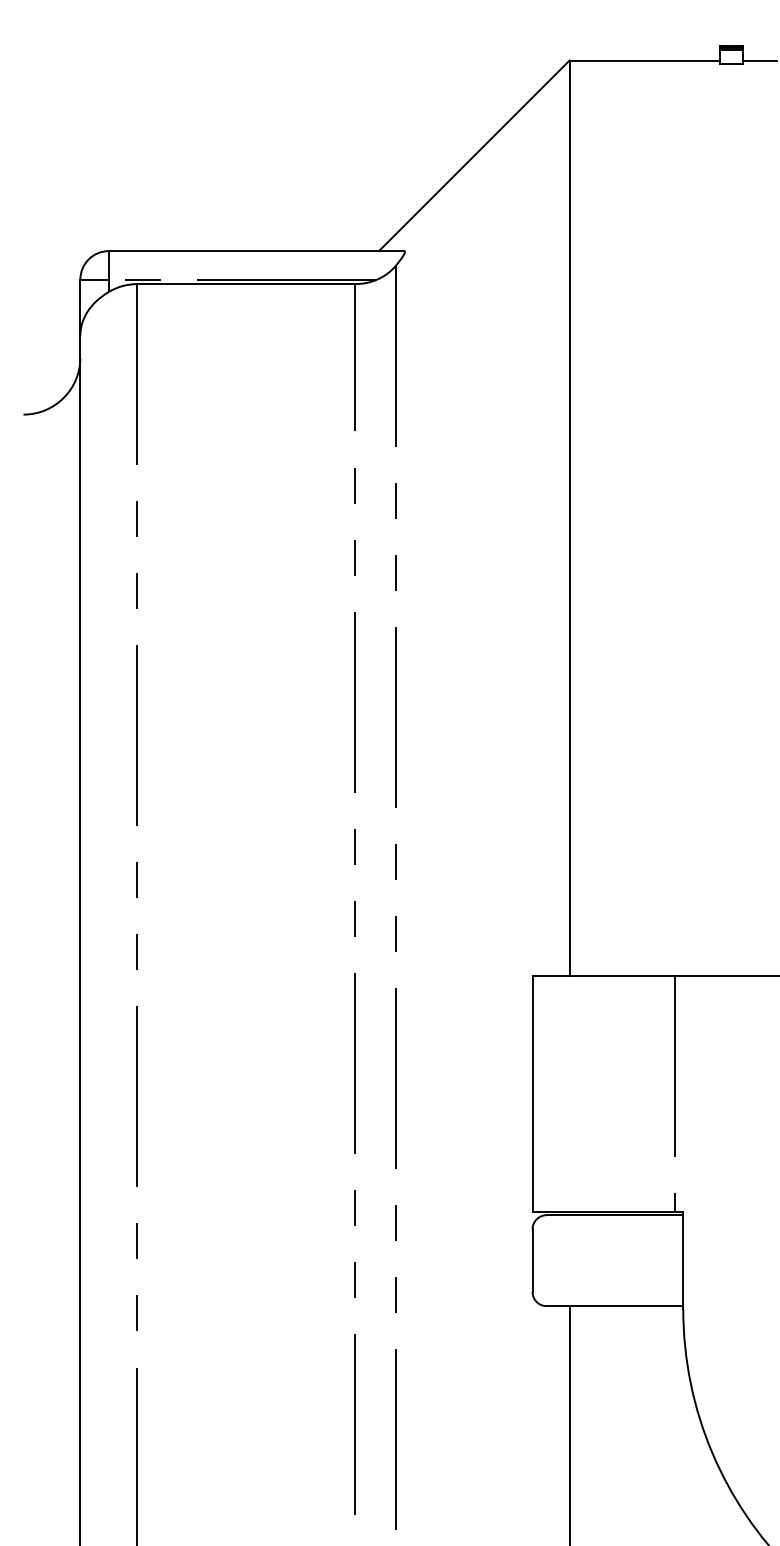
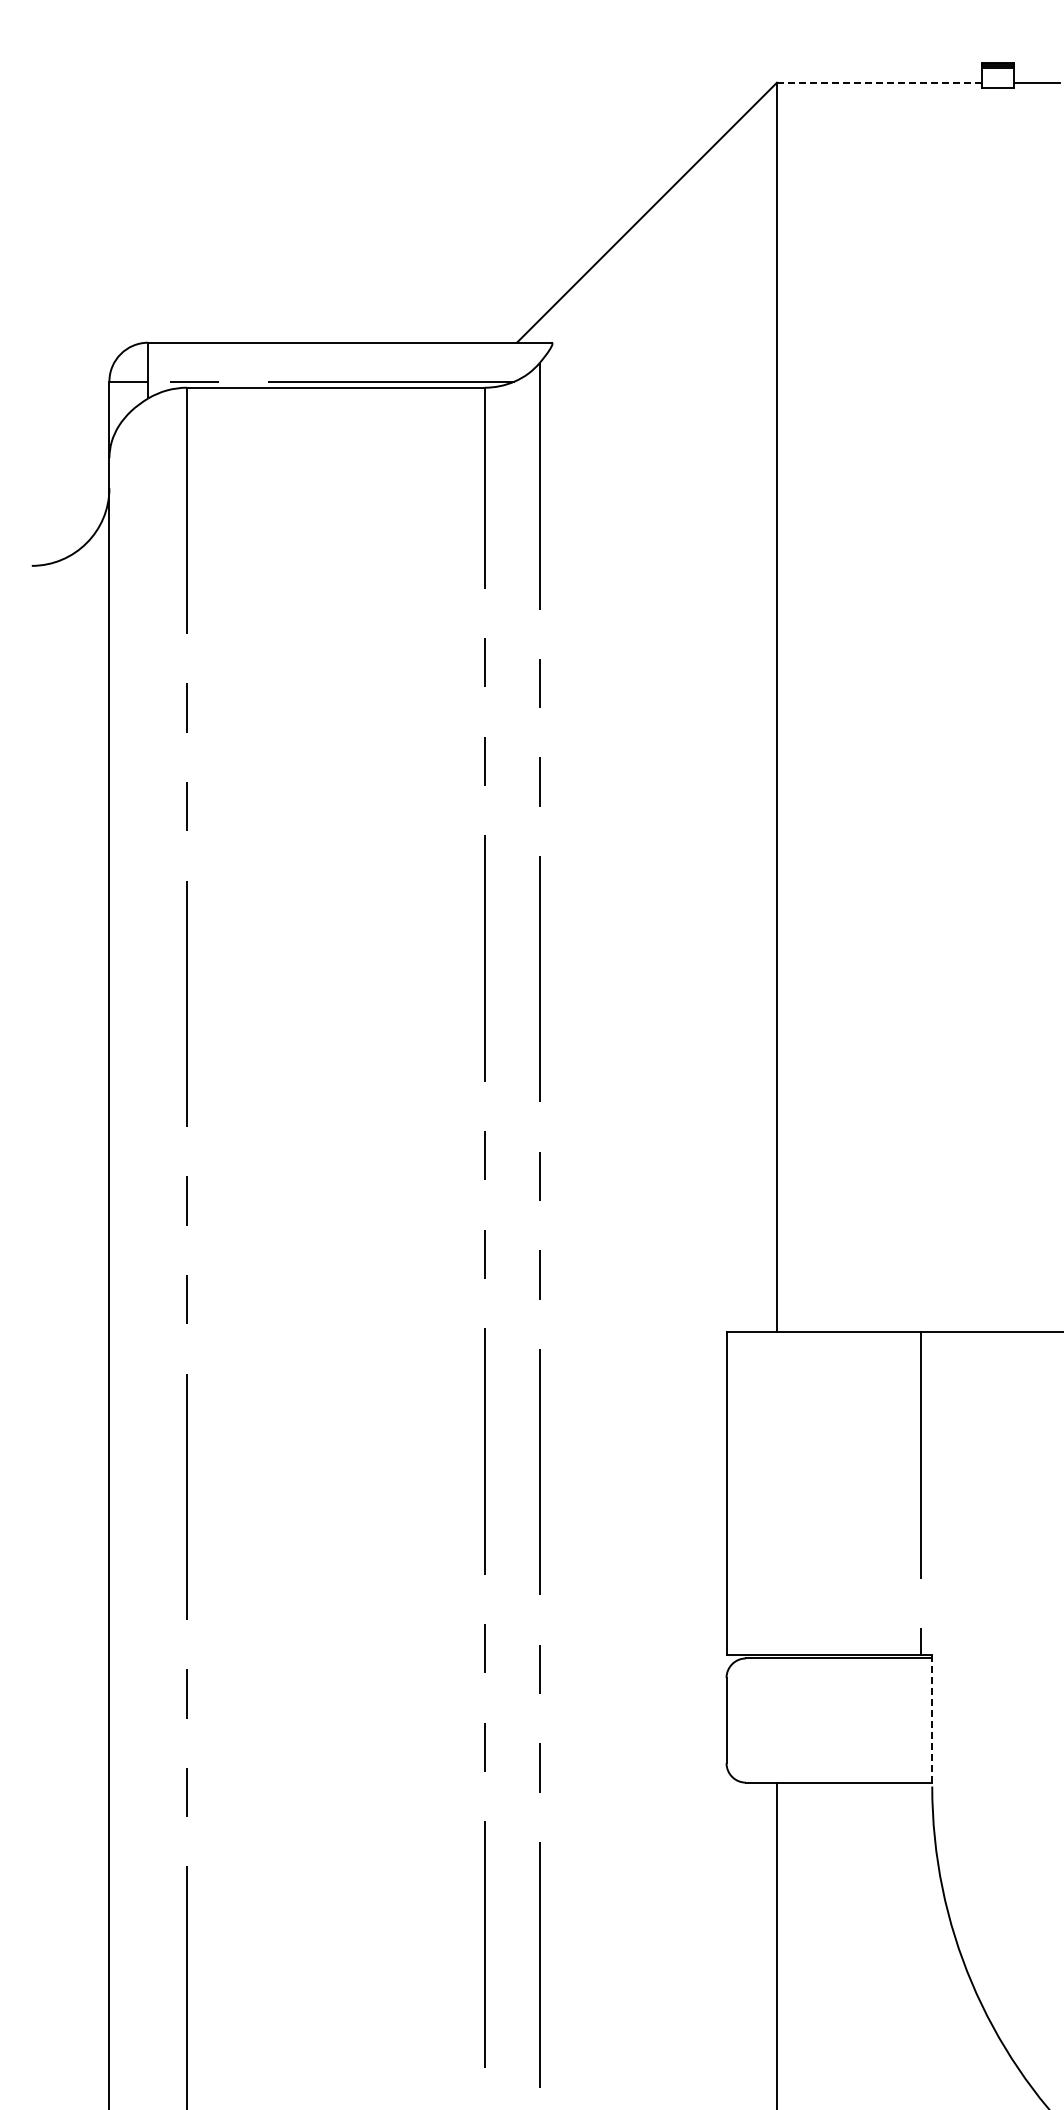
line: (644, 60) -> (879, 82), solid -> dashed
line: (683, 1260) -> (932, 1720), solid -> dashed

